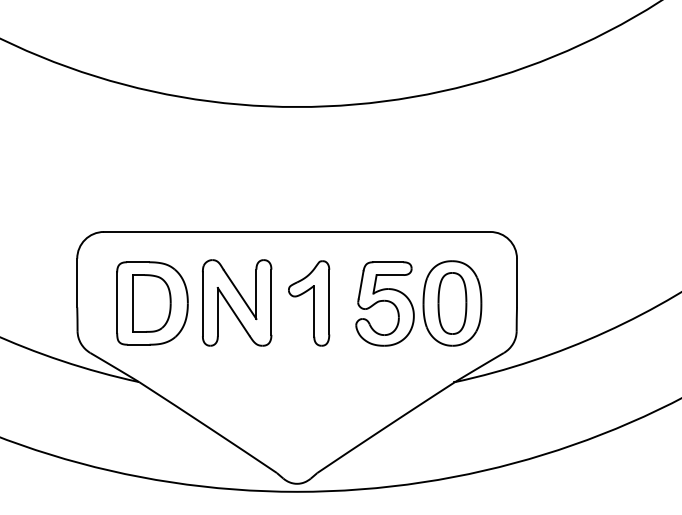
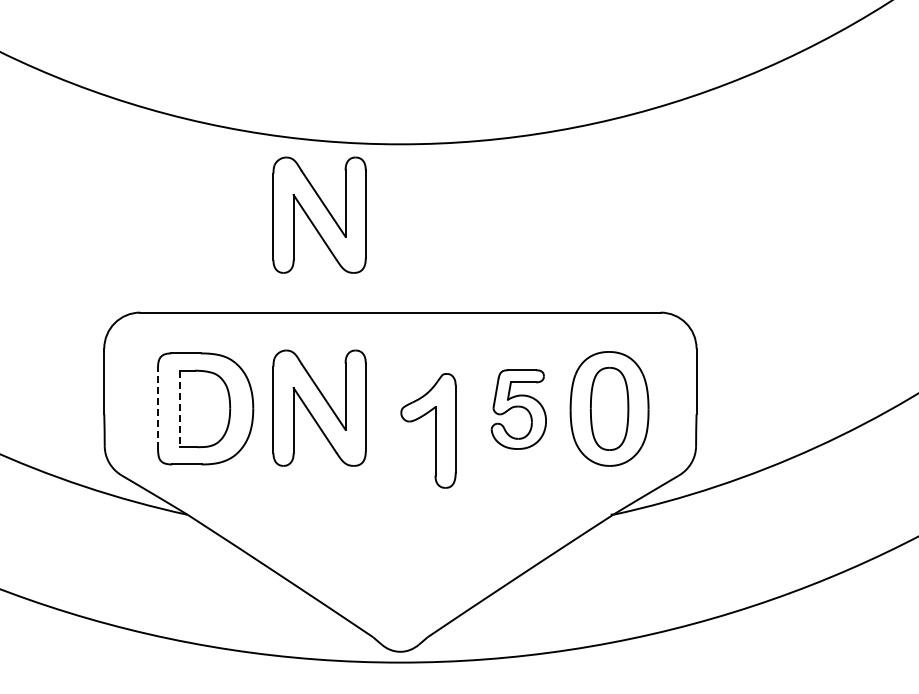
part: (237, 159) -> (319, 214), added
line: (117, 302) -> (158, 407), solid -> dashed
line: (133, 303) -> (179, 409), solid -> dashed
part: (314, 303) -> (435, 430), moved
part: (384, 303) -> (518, 409), size x0.7

